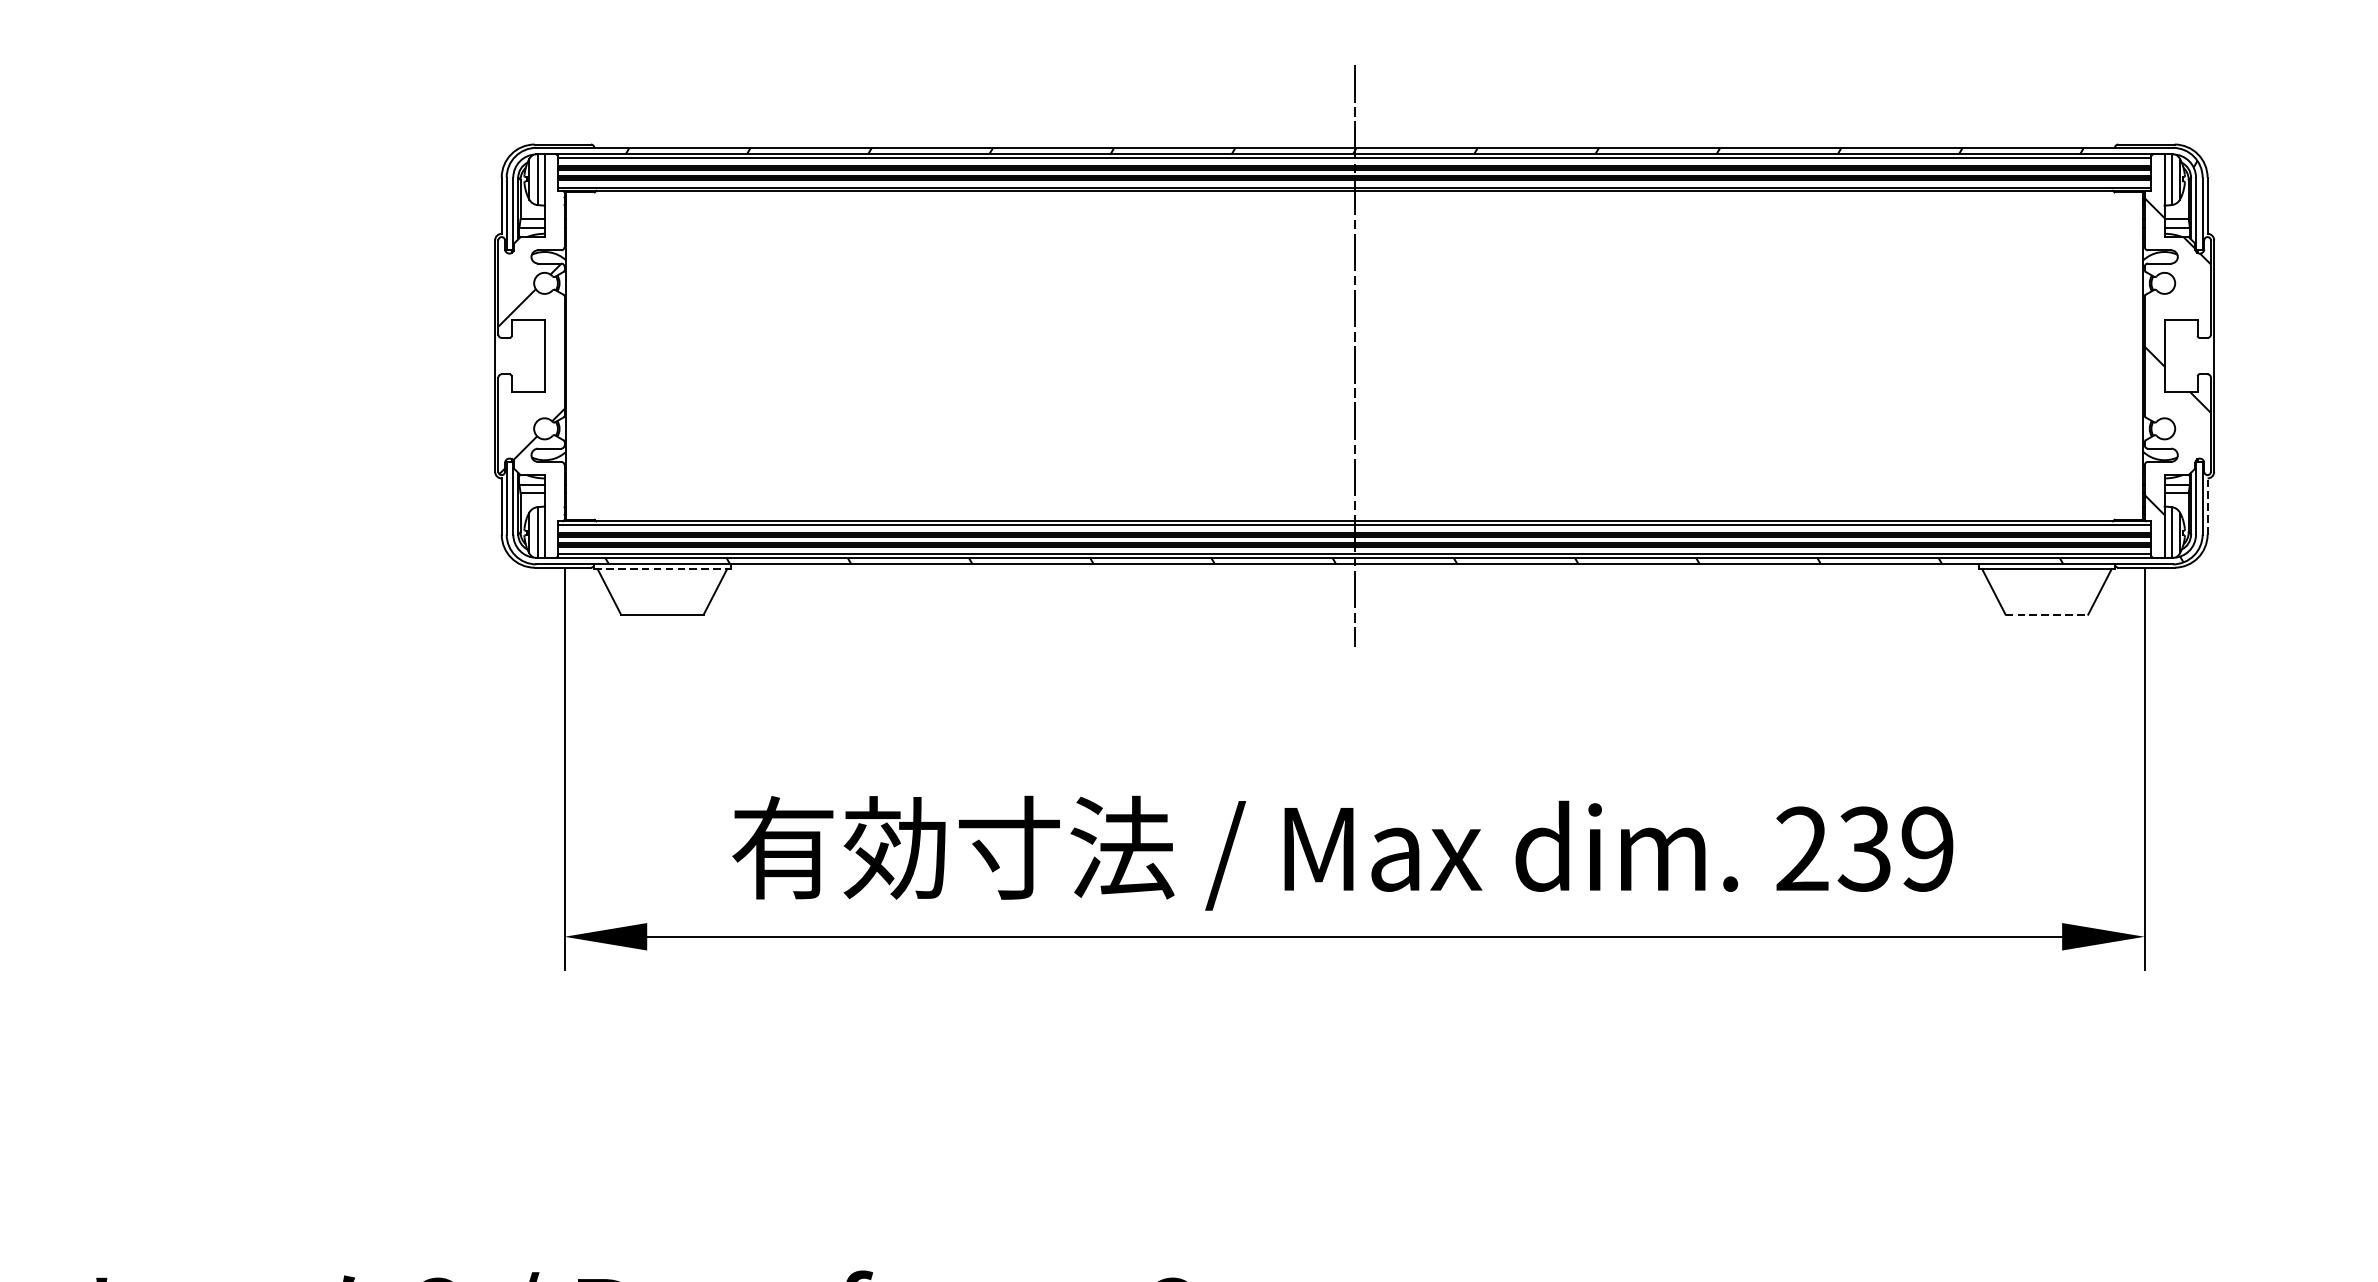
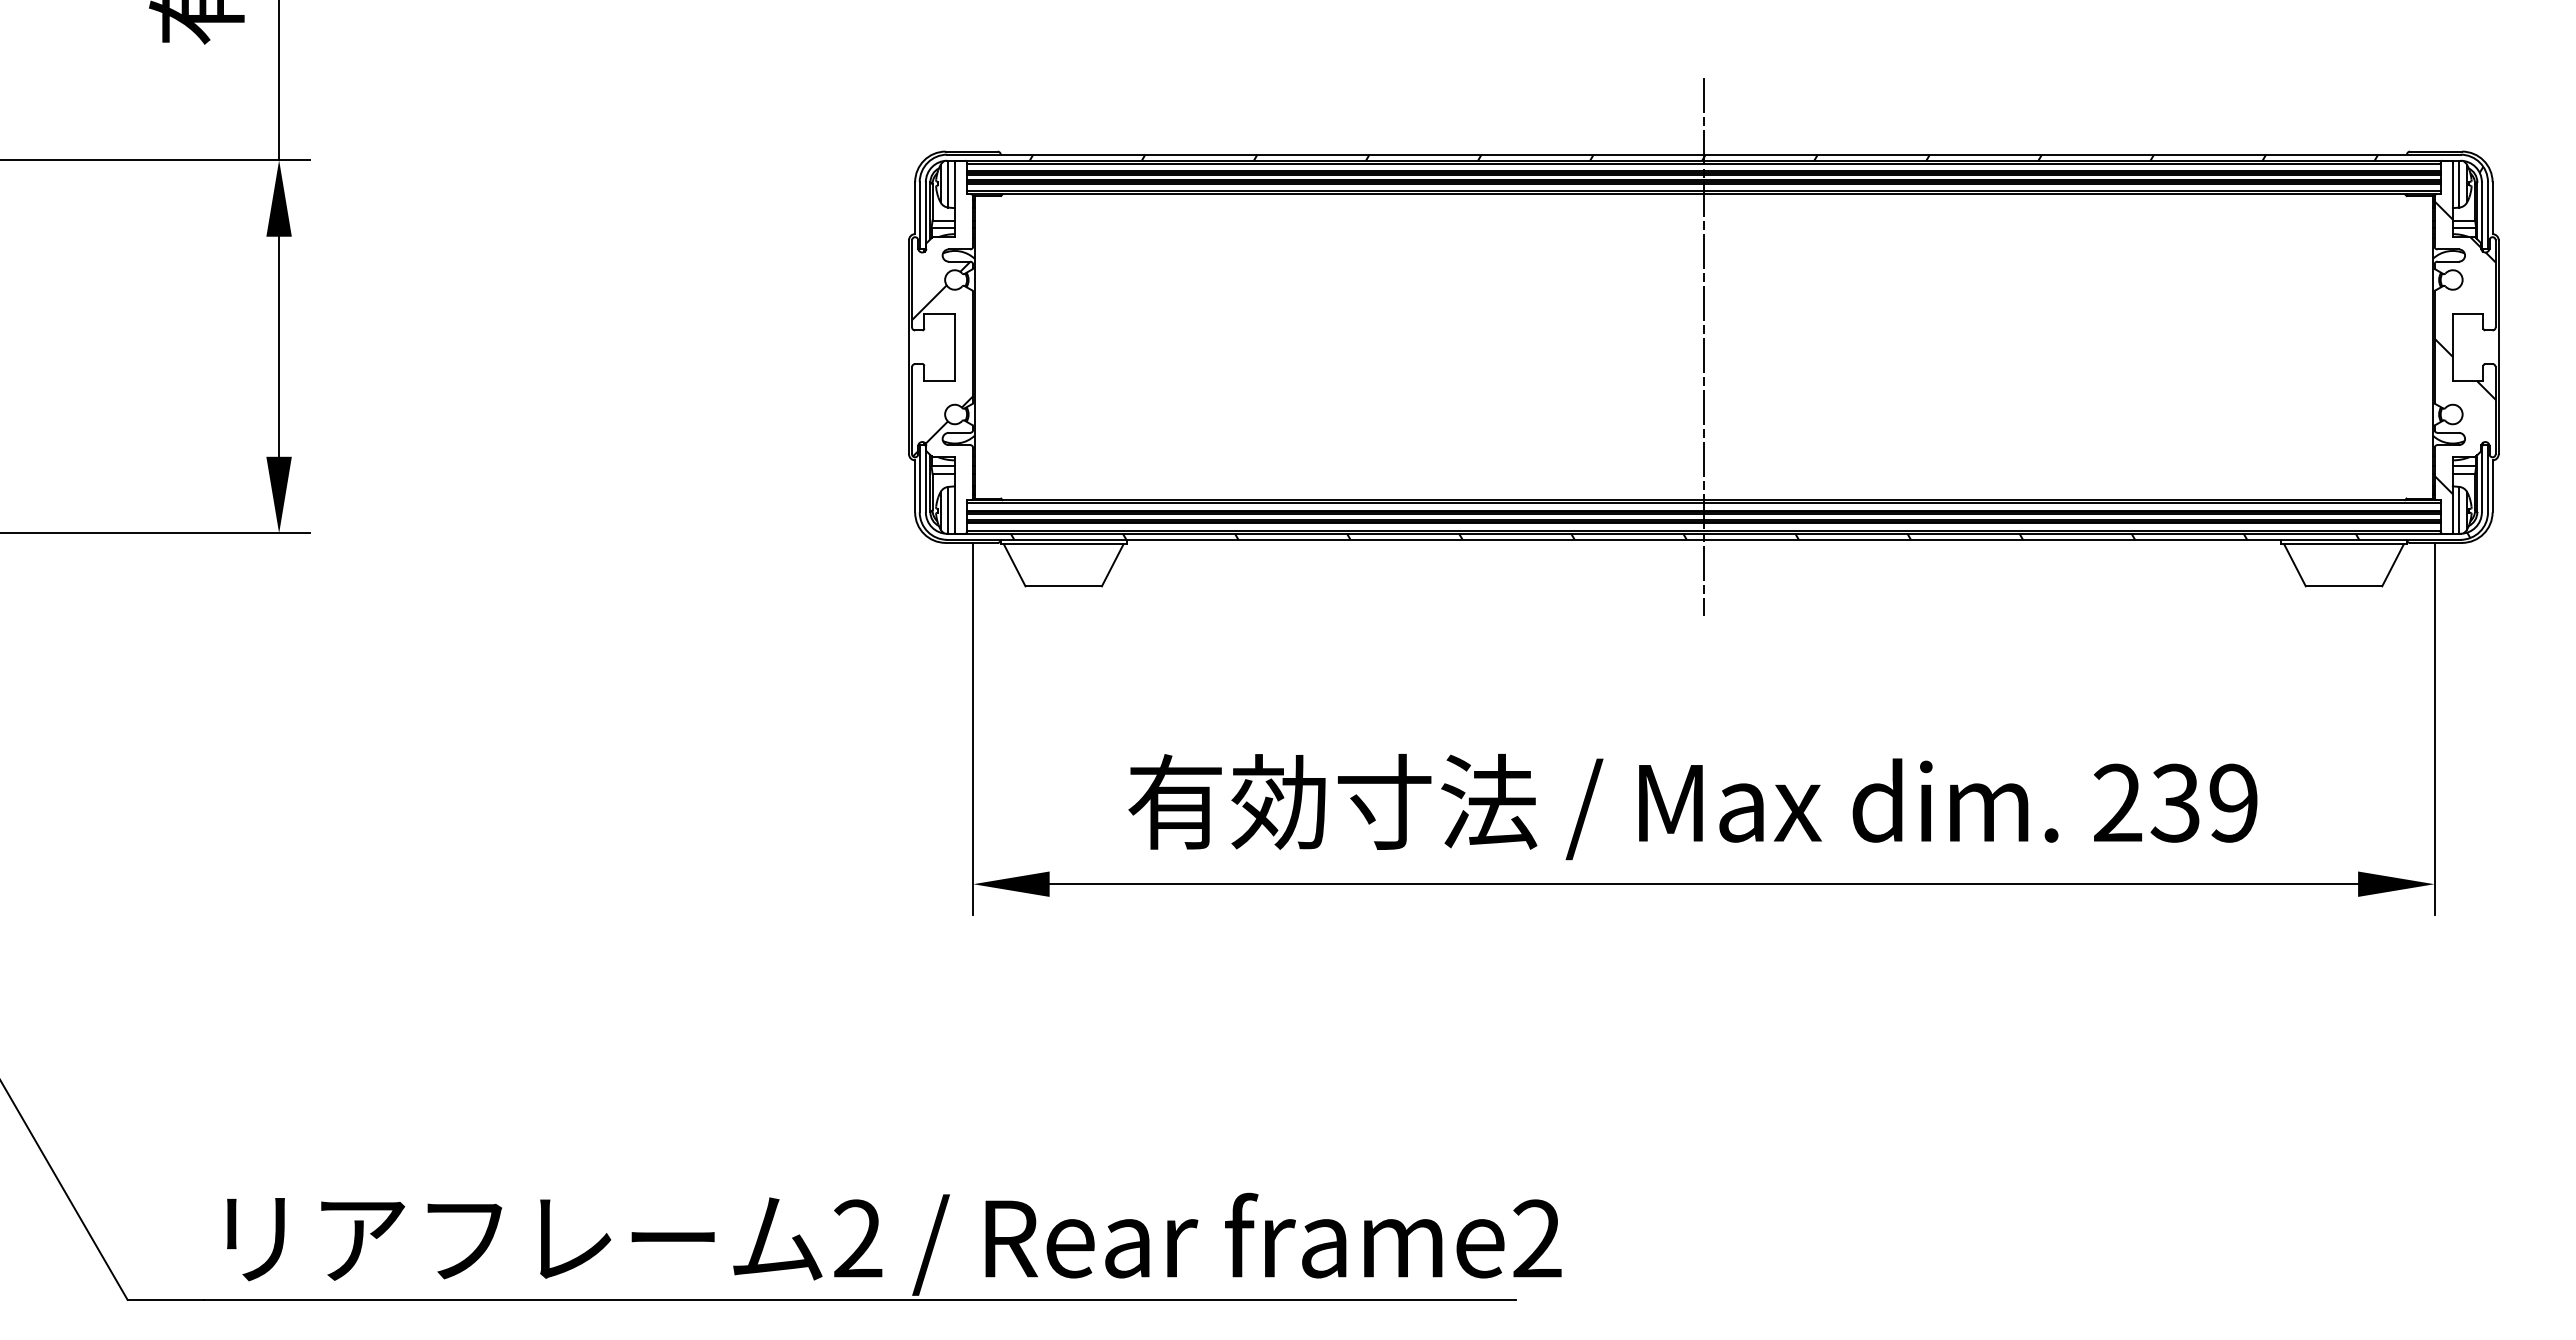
line: (2207, 506) -> (2492, 486), dashed -> solid
line: (662, 569) -> (1063, 544), dashed -> solid
line: (2047, 614) -> (2344, 586), dashed -> solid

